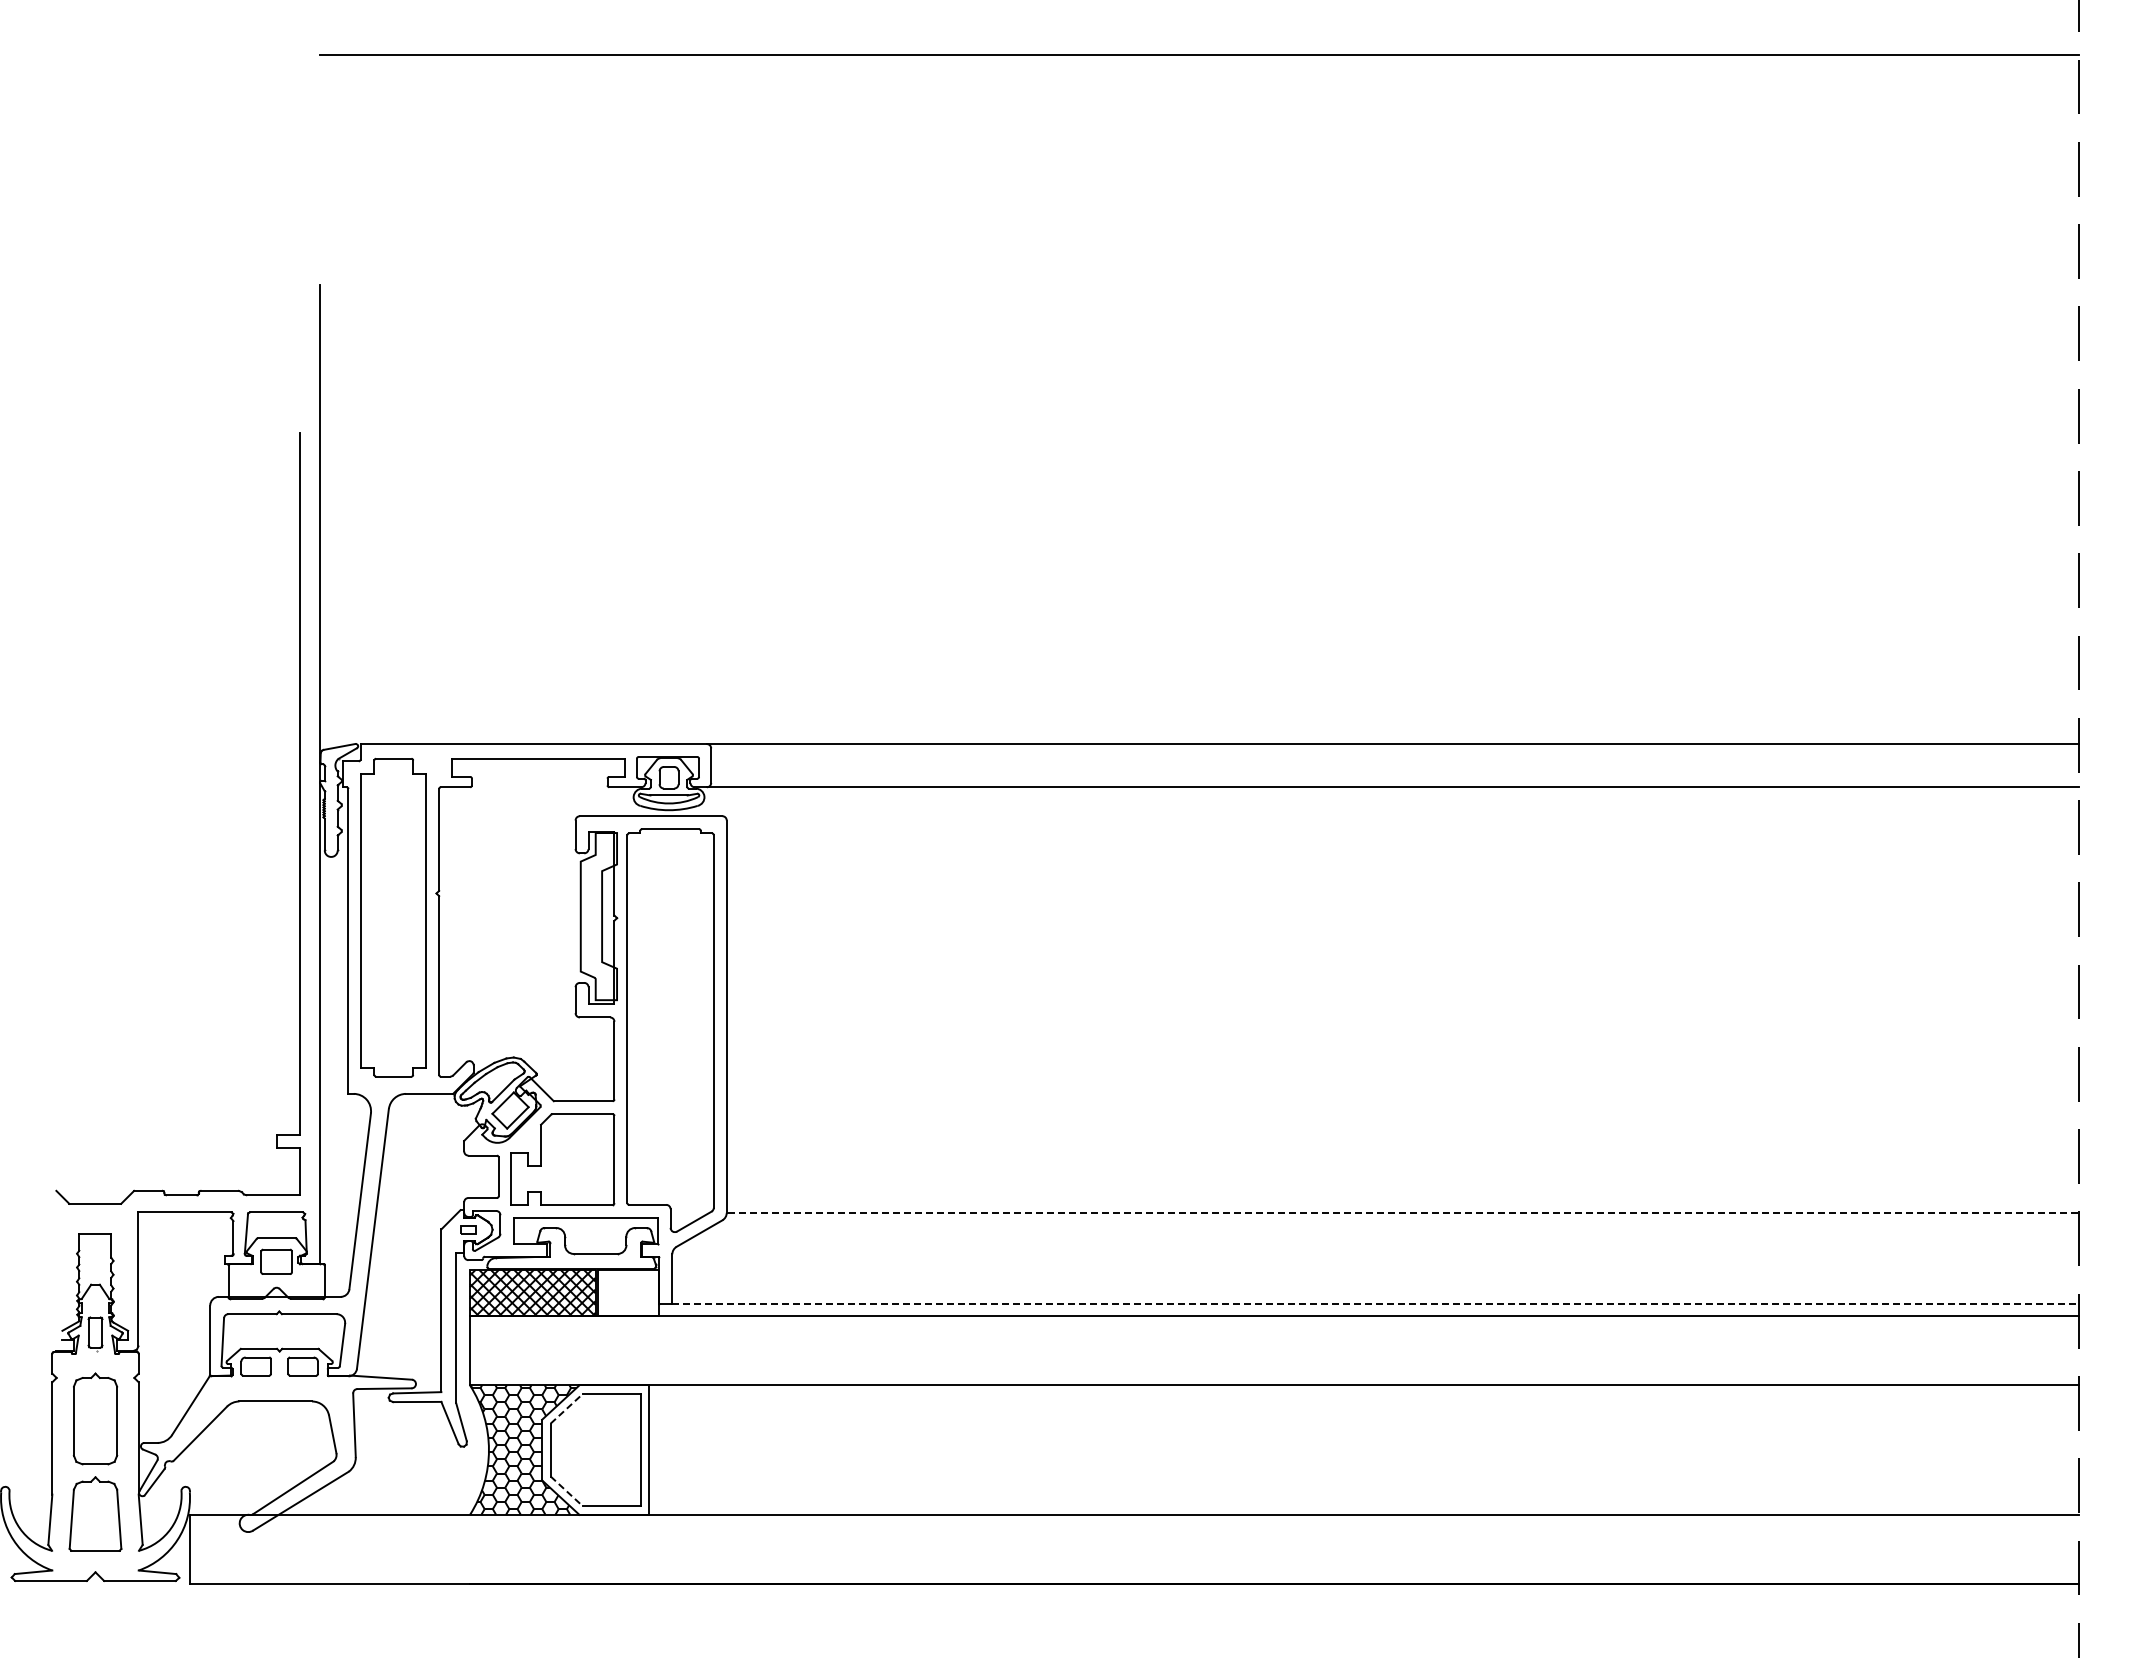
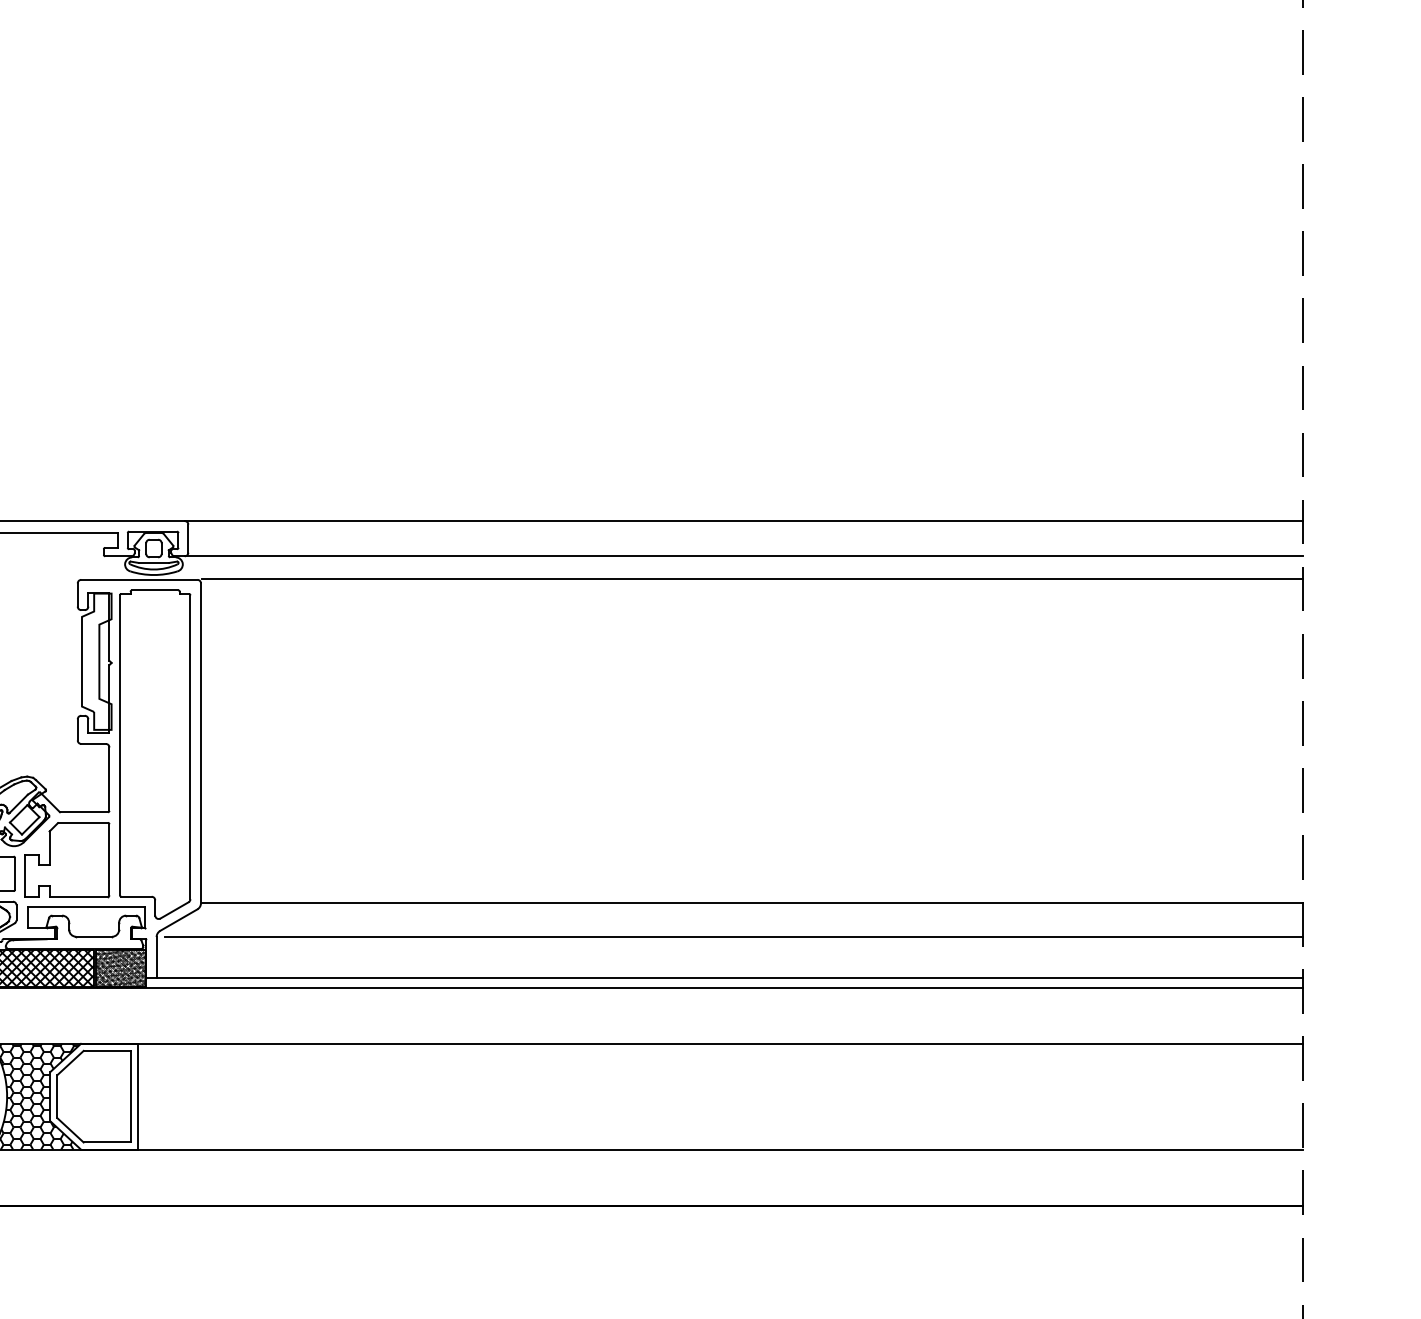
line: (1402, 814) -> (751, 578), added
line: (1404, 1212) -> (753, 902), dashed -> solid
line: (1380, 1254) -> (733, 937), added
hatch: (628, 1292) -> (120, 968), added
line: (1376, 1304) -> (730, 977), dashed -> solid
line: (566, 1408) -> (70, 1062), dashed -> solid
line: (566, 1491) -> (70, 1130), dashed -> solid

